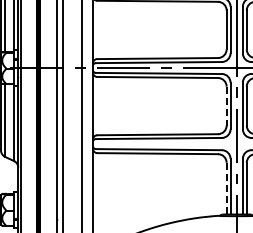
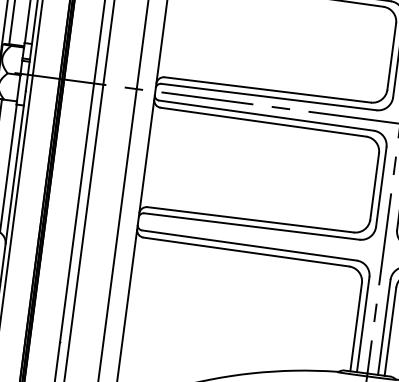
line: (226, 106) -> (374, 187), dashed -> solid
line: (226, 188) -> (355, 326), dashed -> solid

